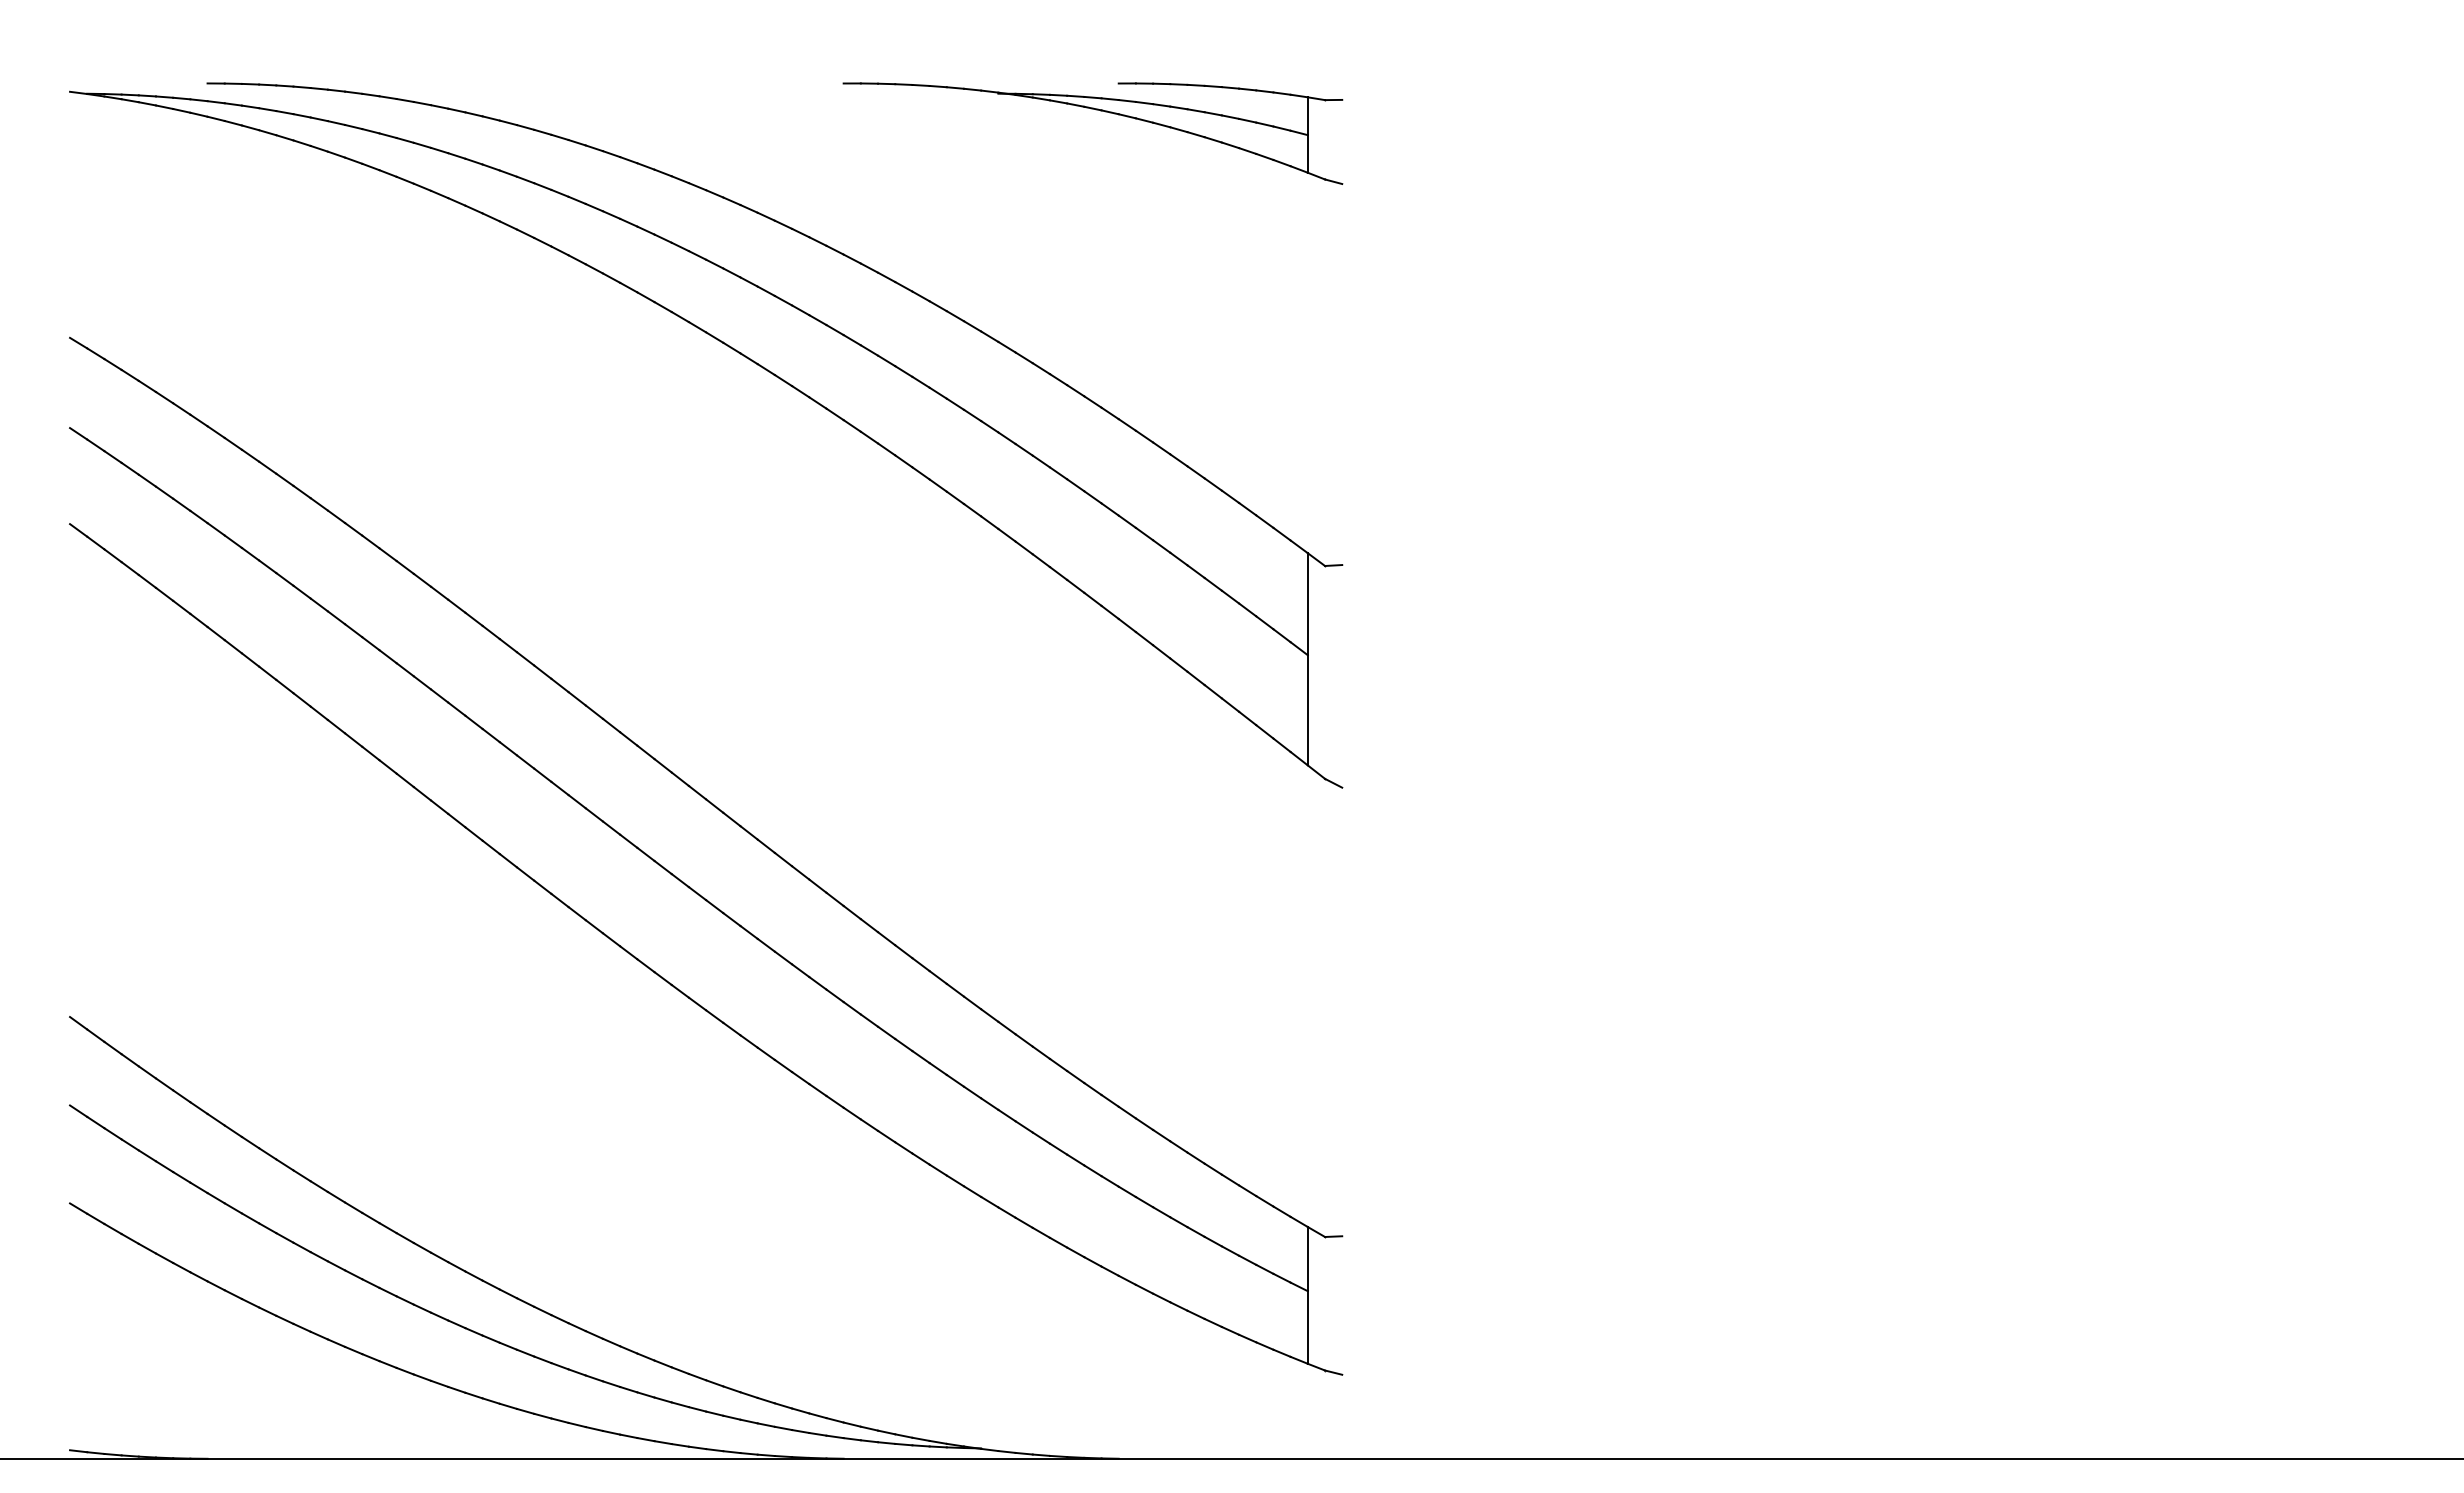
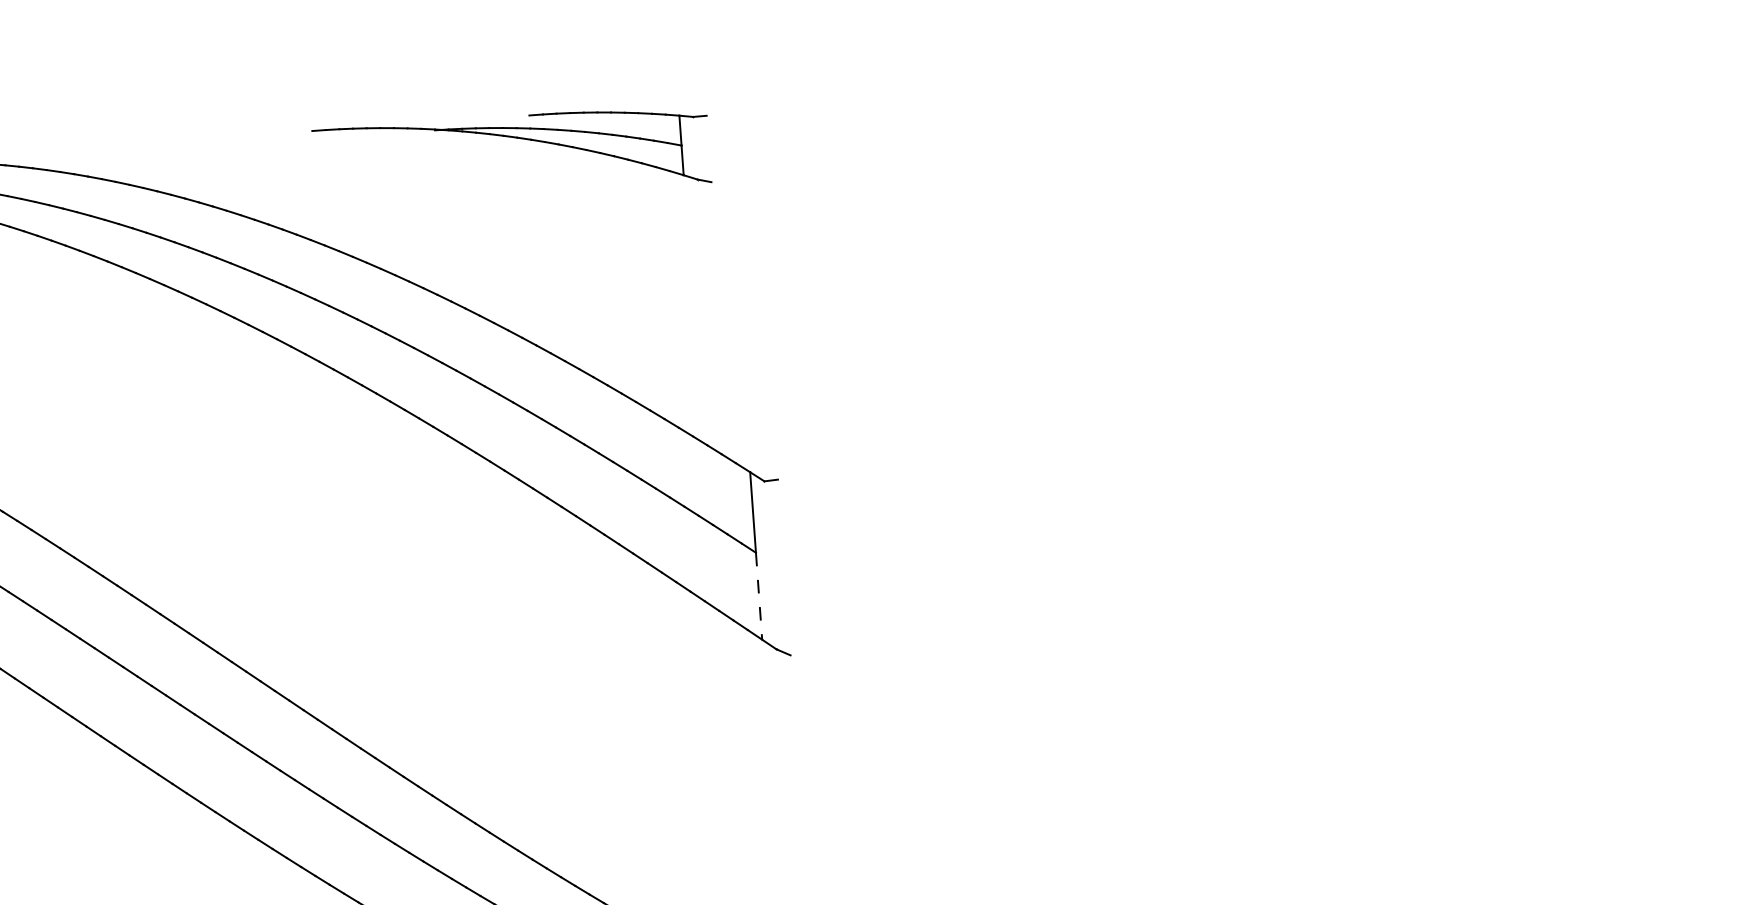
part: (1096, 110) -> (513, 138), moved
line: (1307, 710) -> (758, 596), solid -> dashed

